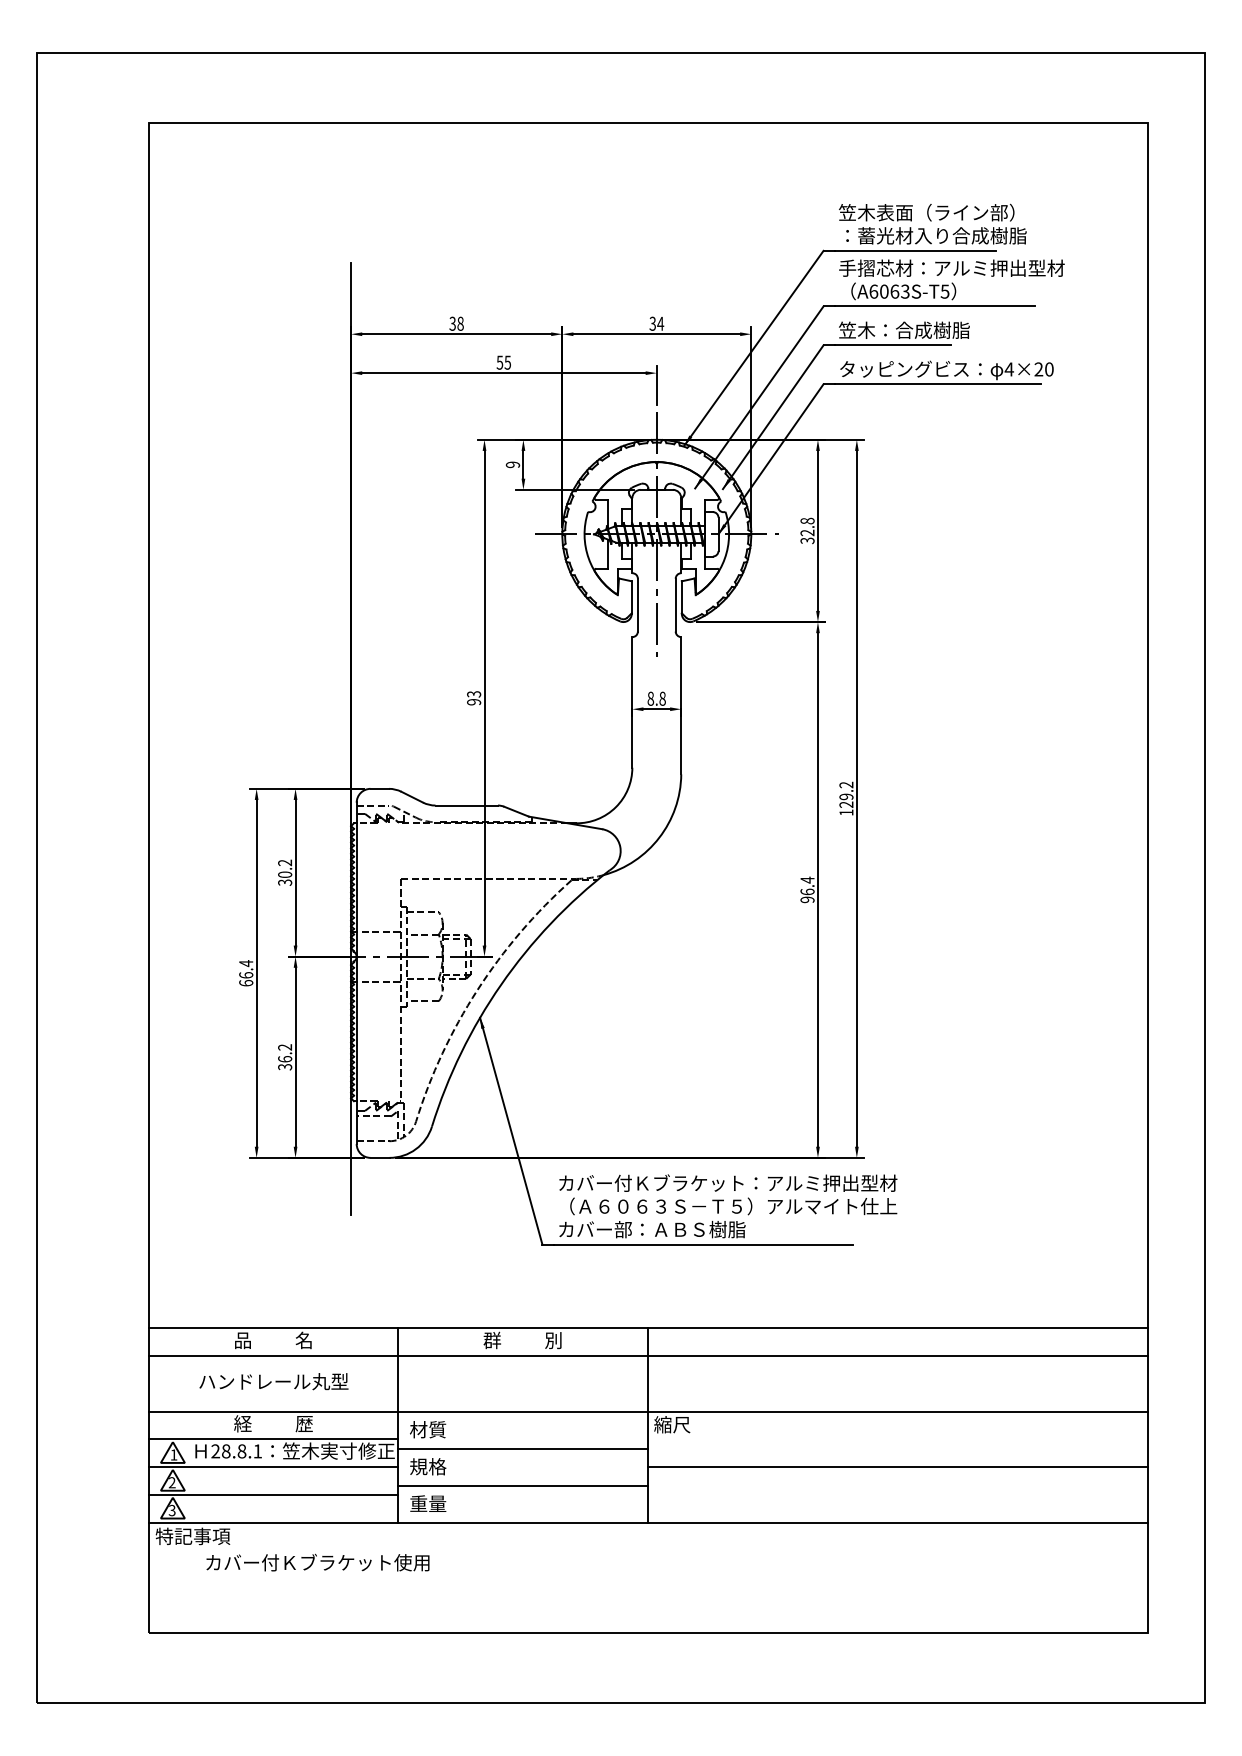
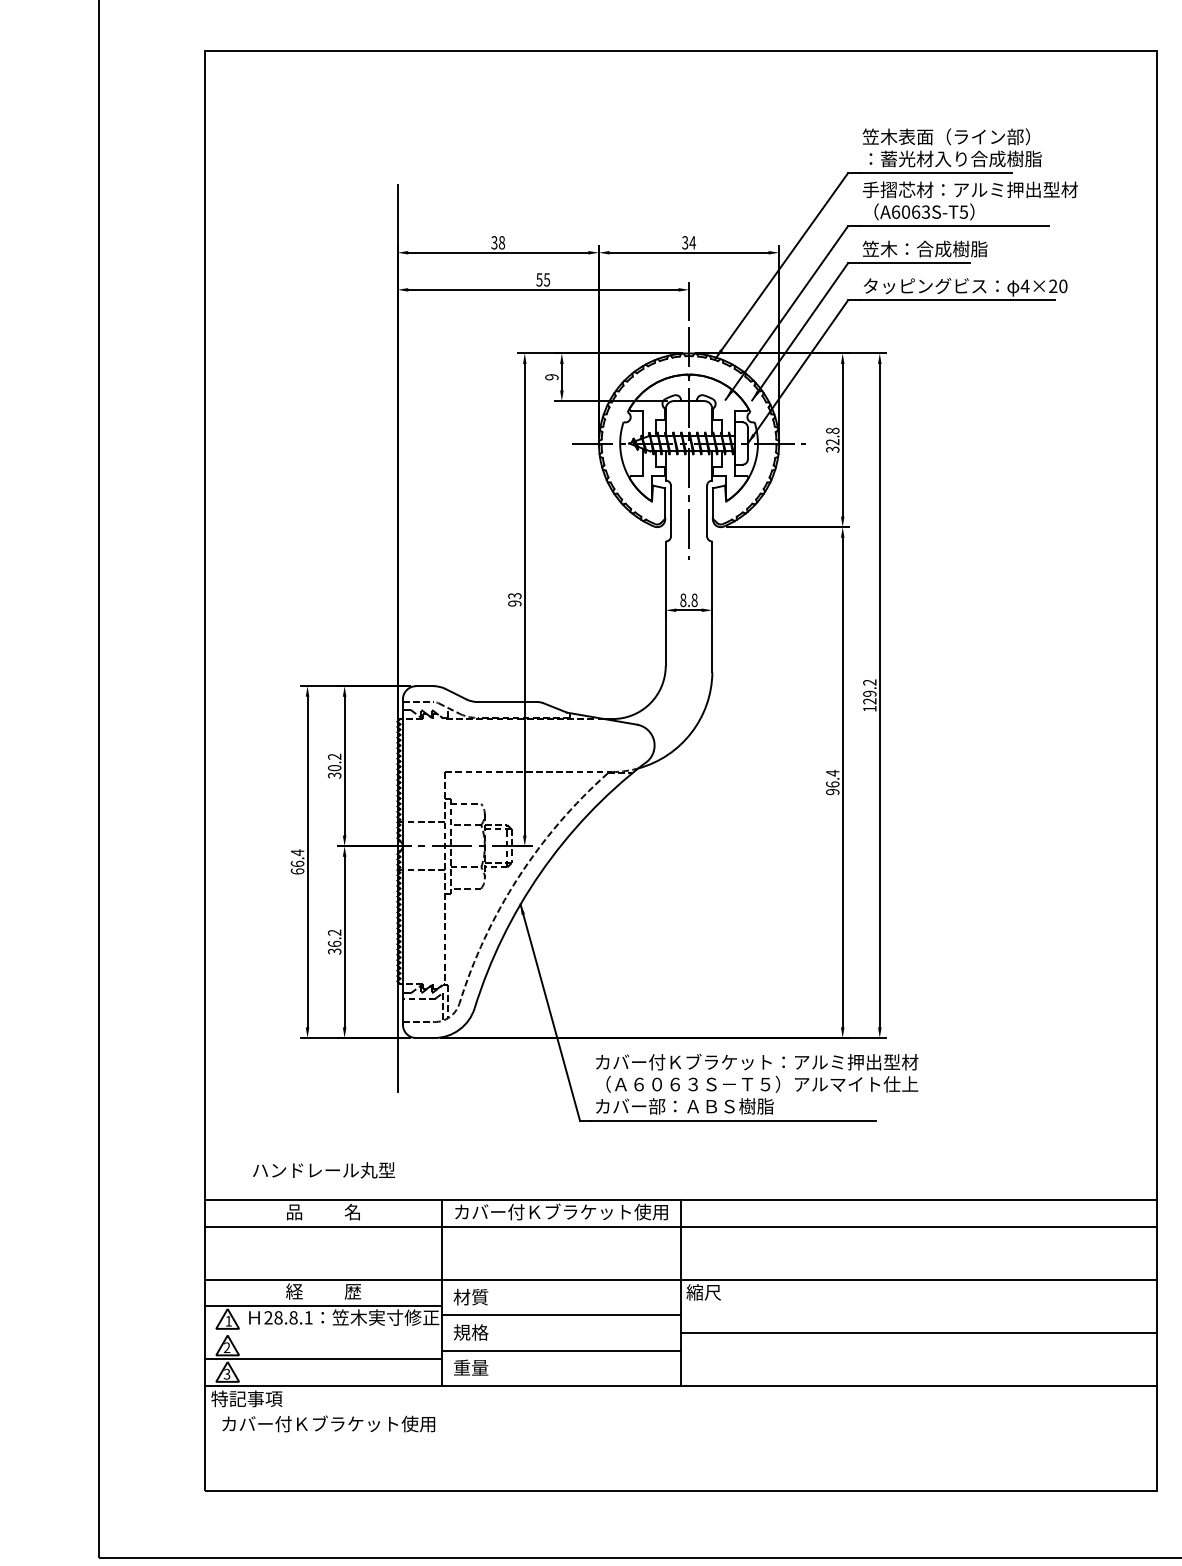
text: (522, 1340) -> (561, 1212), 群          別 -> カバー付Ｋブラケット使用
text: (273, 1381) -> (323, 1170), moved
line: (272, 1467) -> (322, 1333), removed
text: (317, 1562) -> (328, 1423), moved

